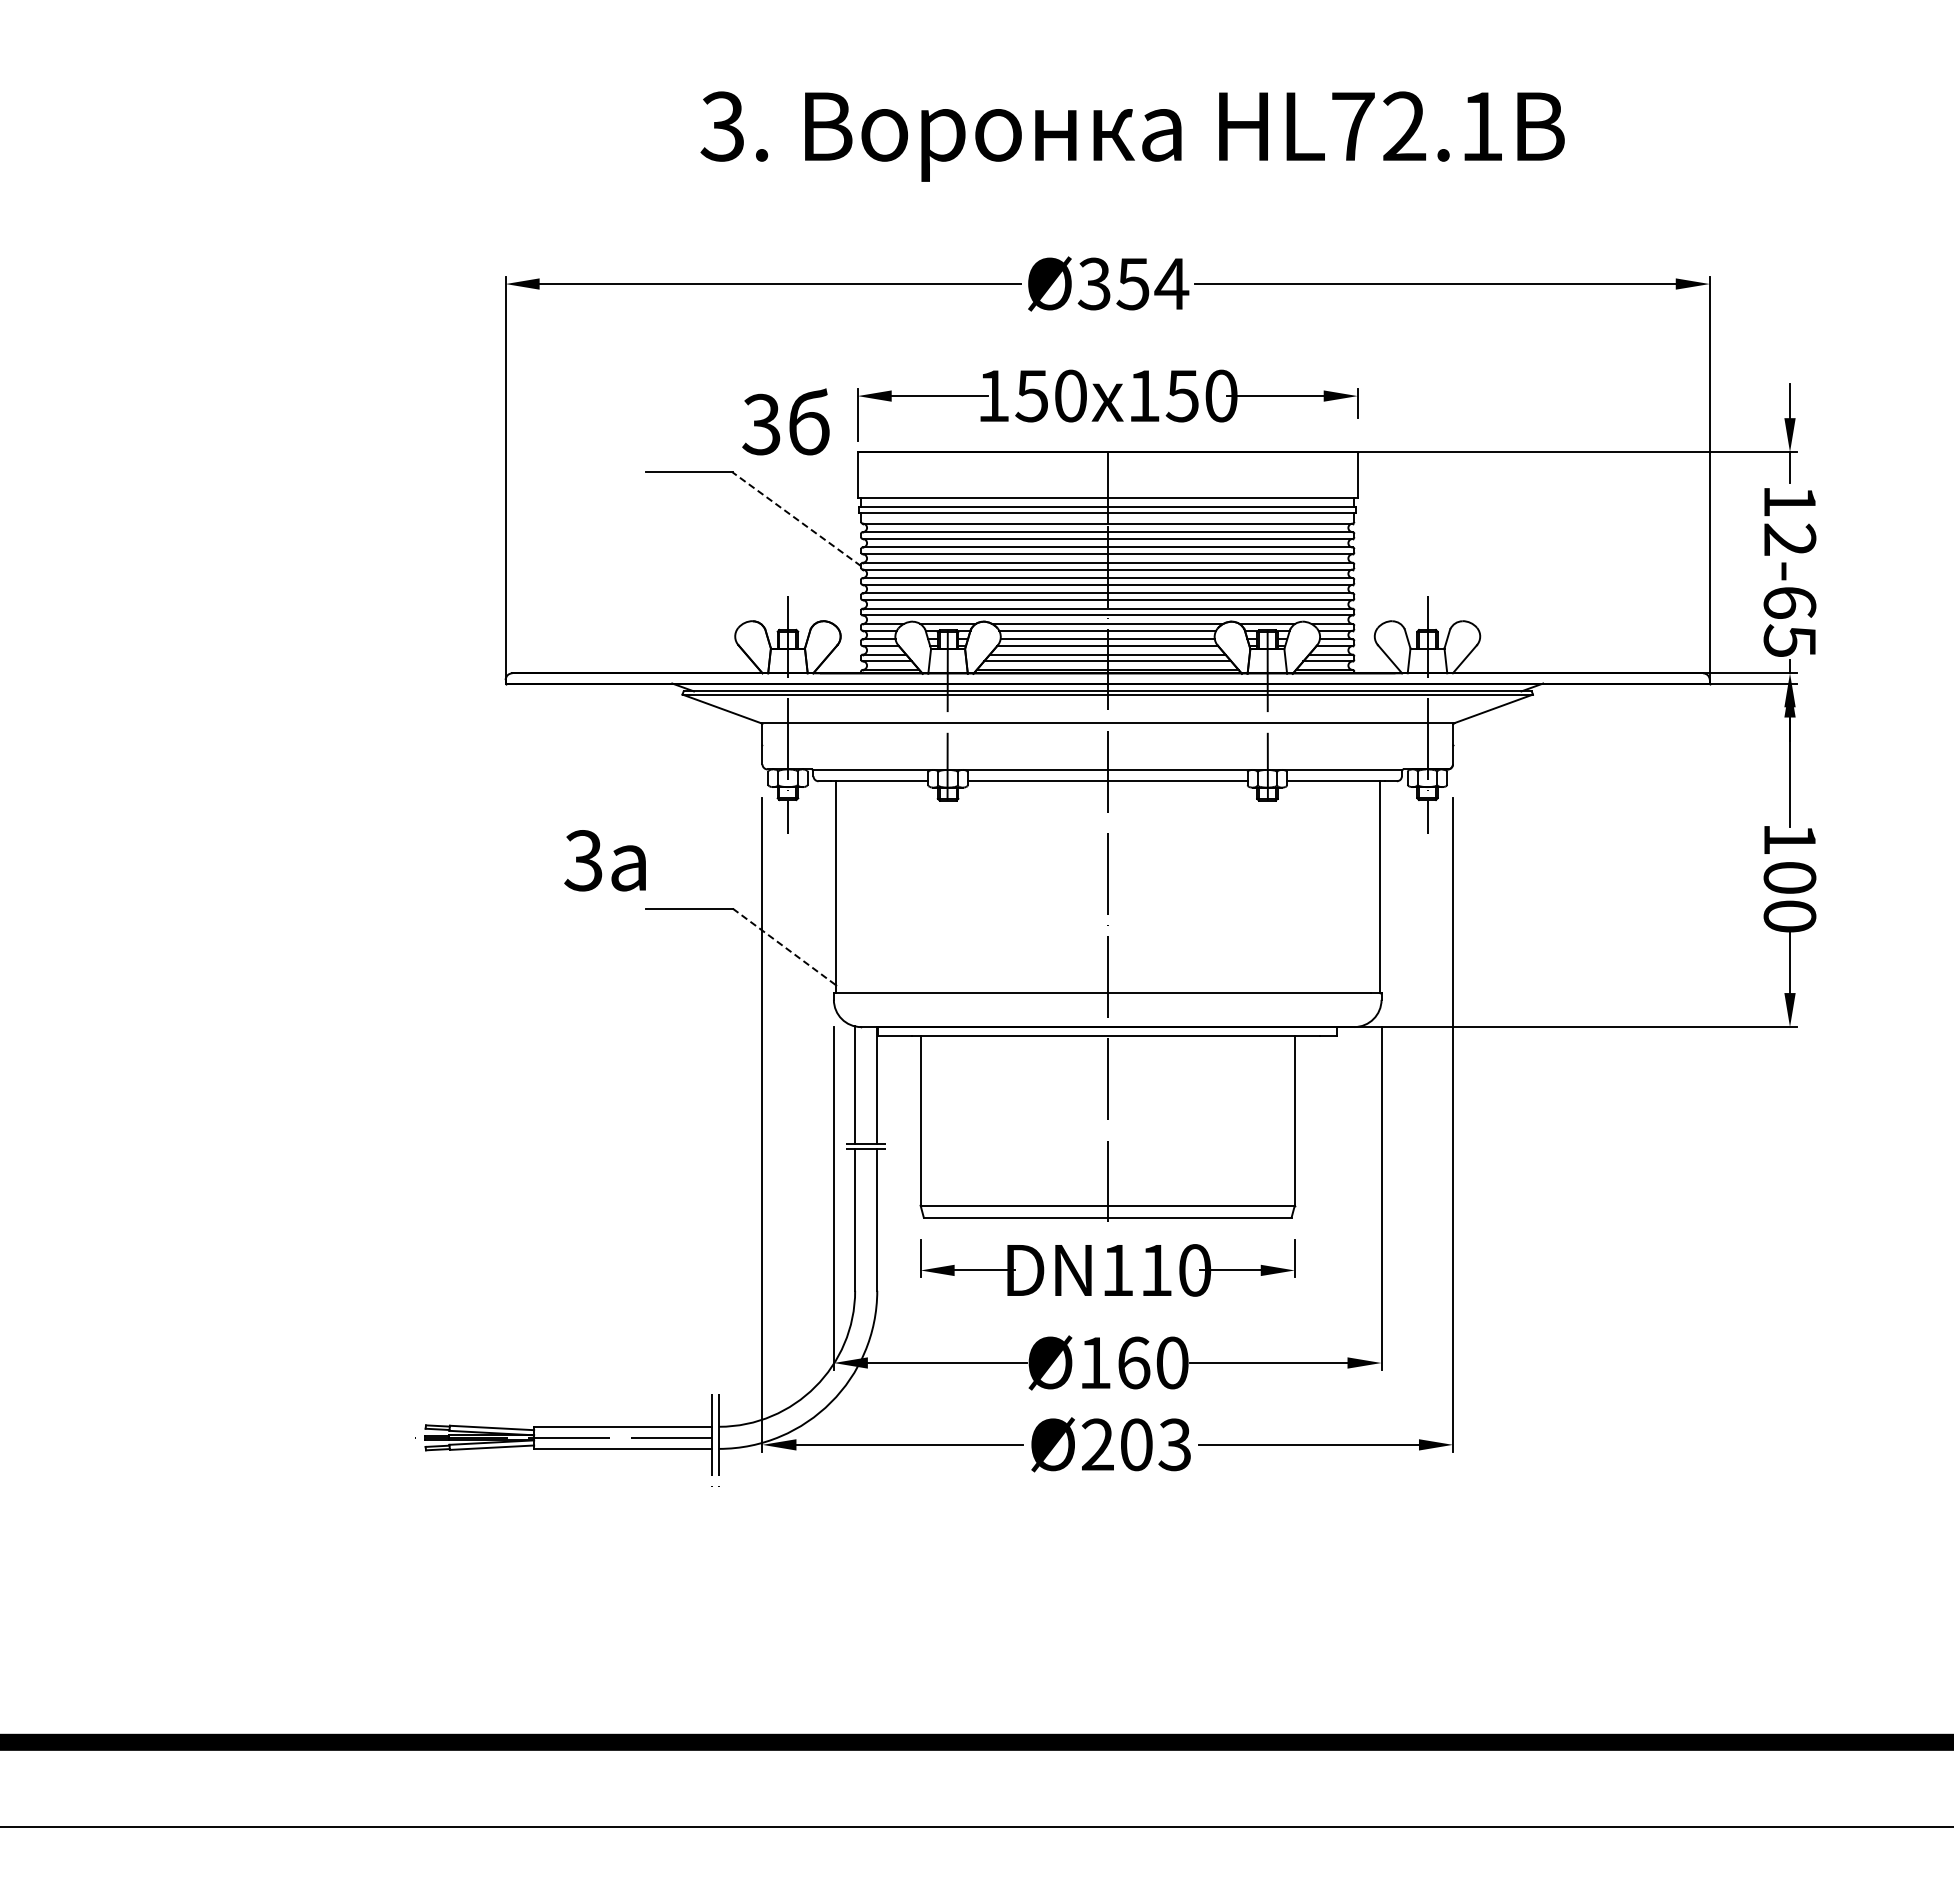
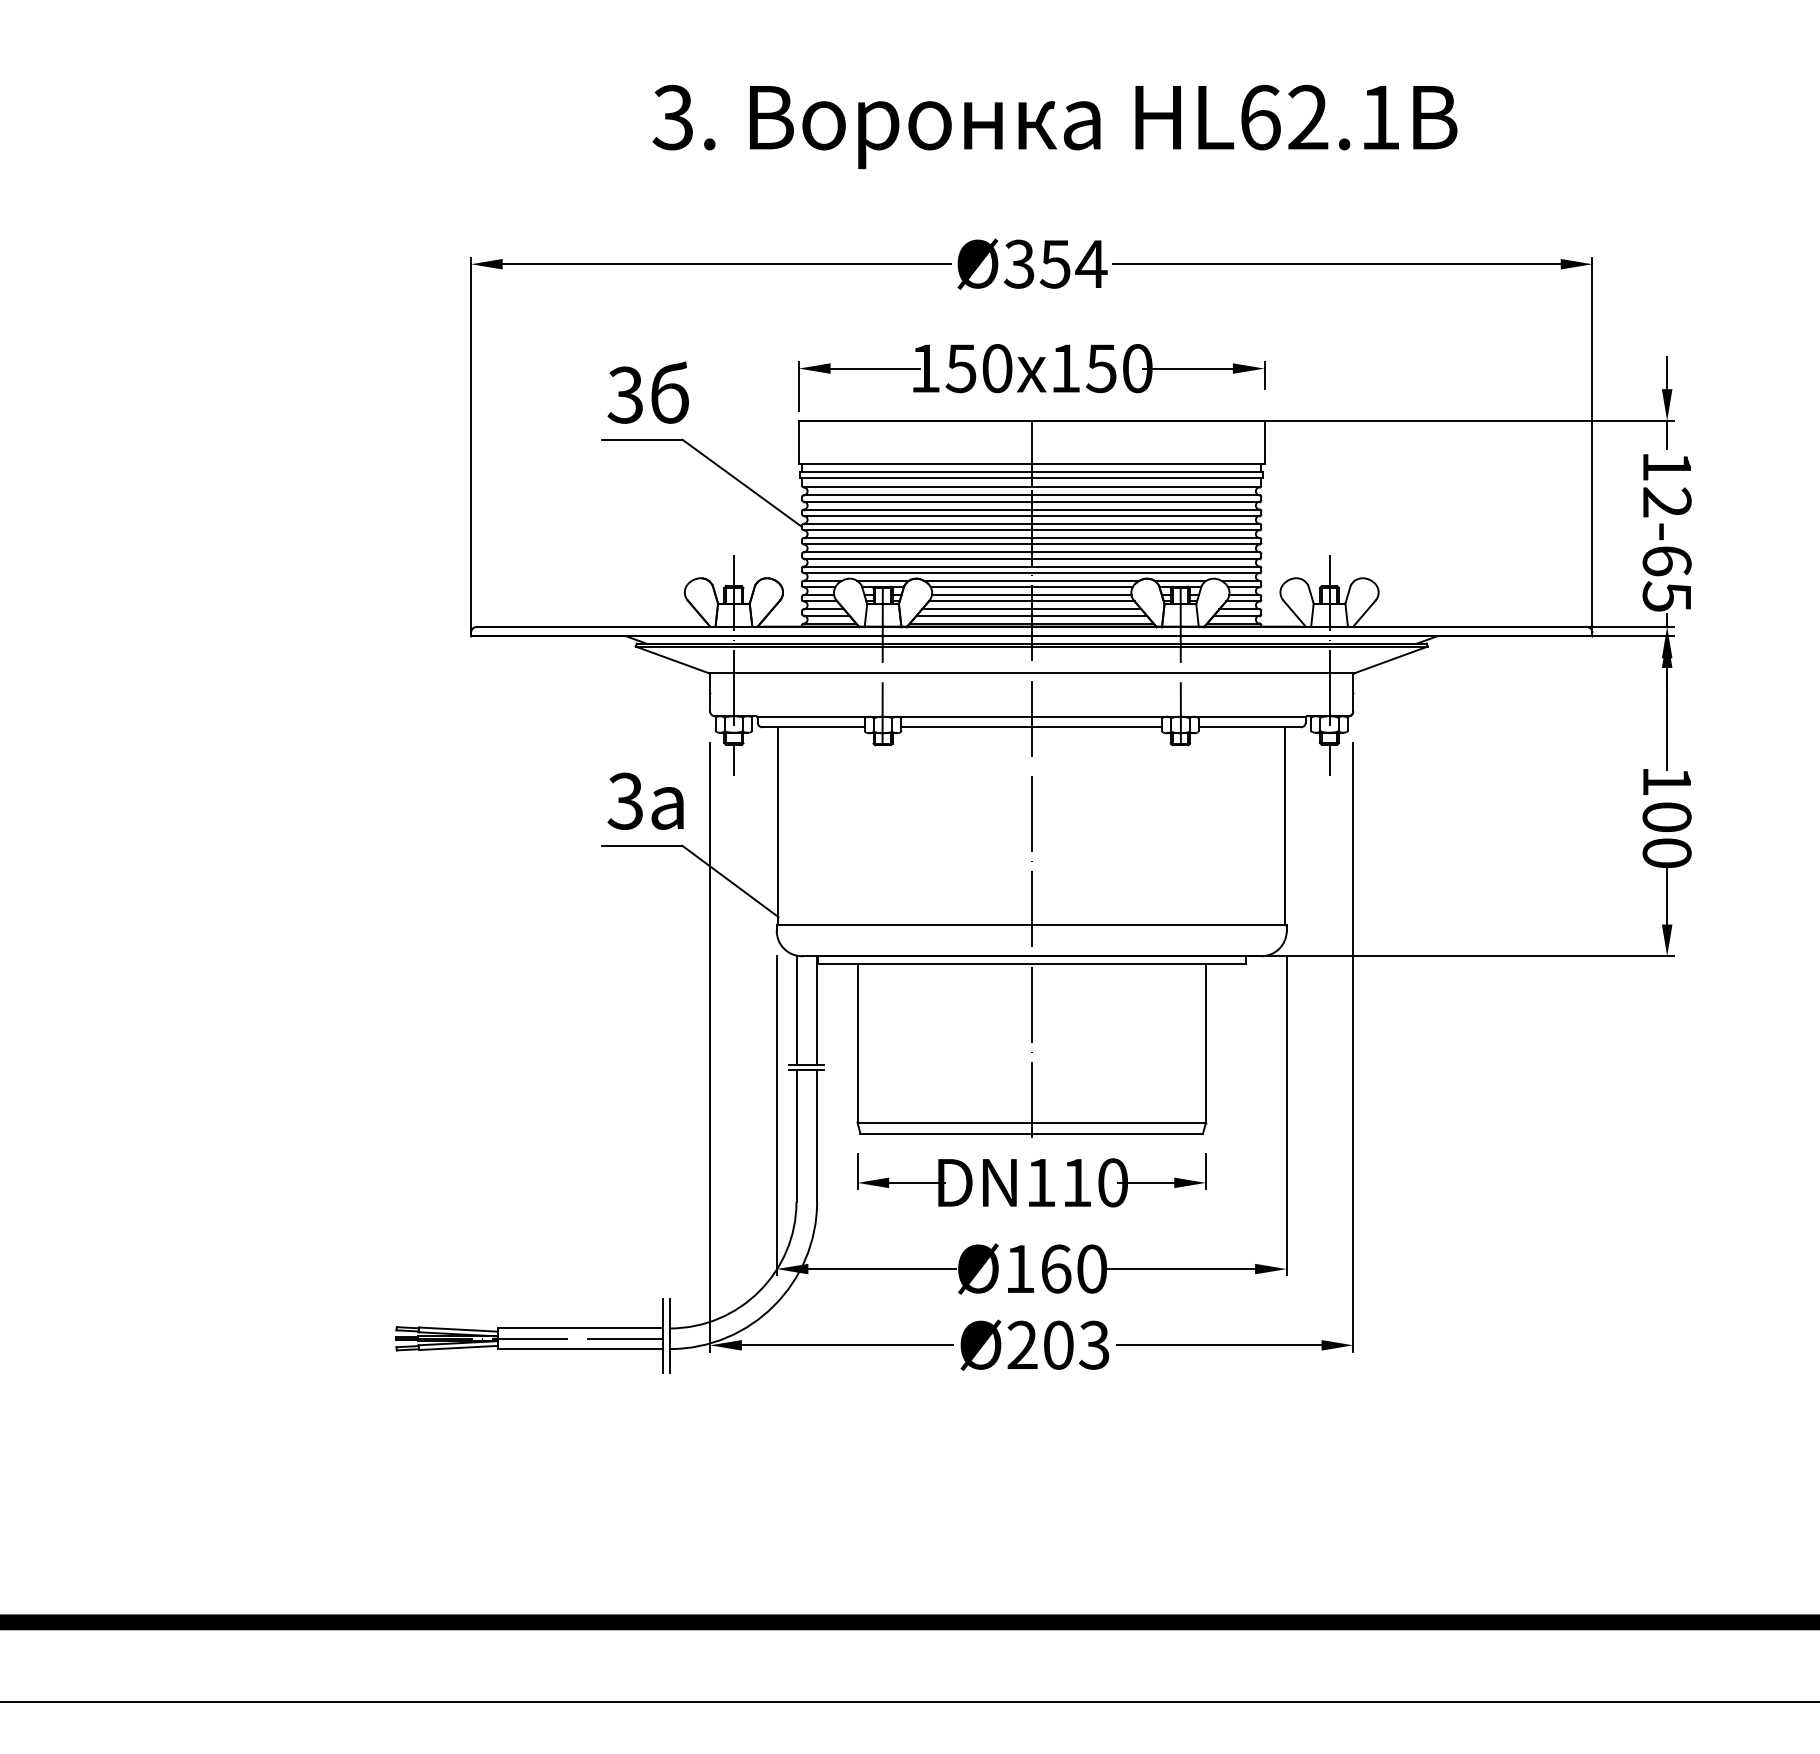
text: (1353, 126) -> (1260, 117), HL72.1B -> HL62.1B
text: (785, 421) -> (647, 392), moved
line: (796, 519) -> (741, 483), dashed -> solid
text: (604, 860) -> (645, 801), moved
line: (783, 946) -> (729, 881), dashed -> solid

